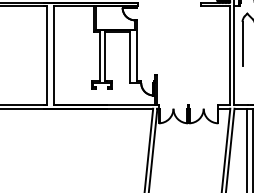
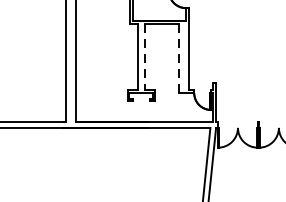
line: (104, 56) -> (144, 57), solid -> dashed
line: (130, 57) -> (179, 58), solid -> dashed

